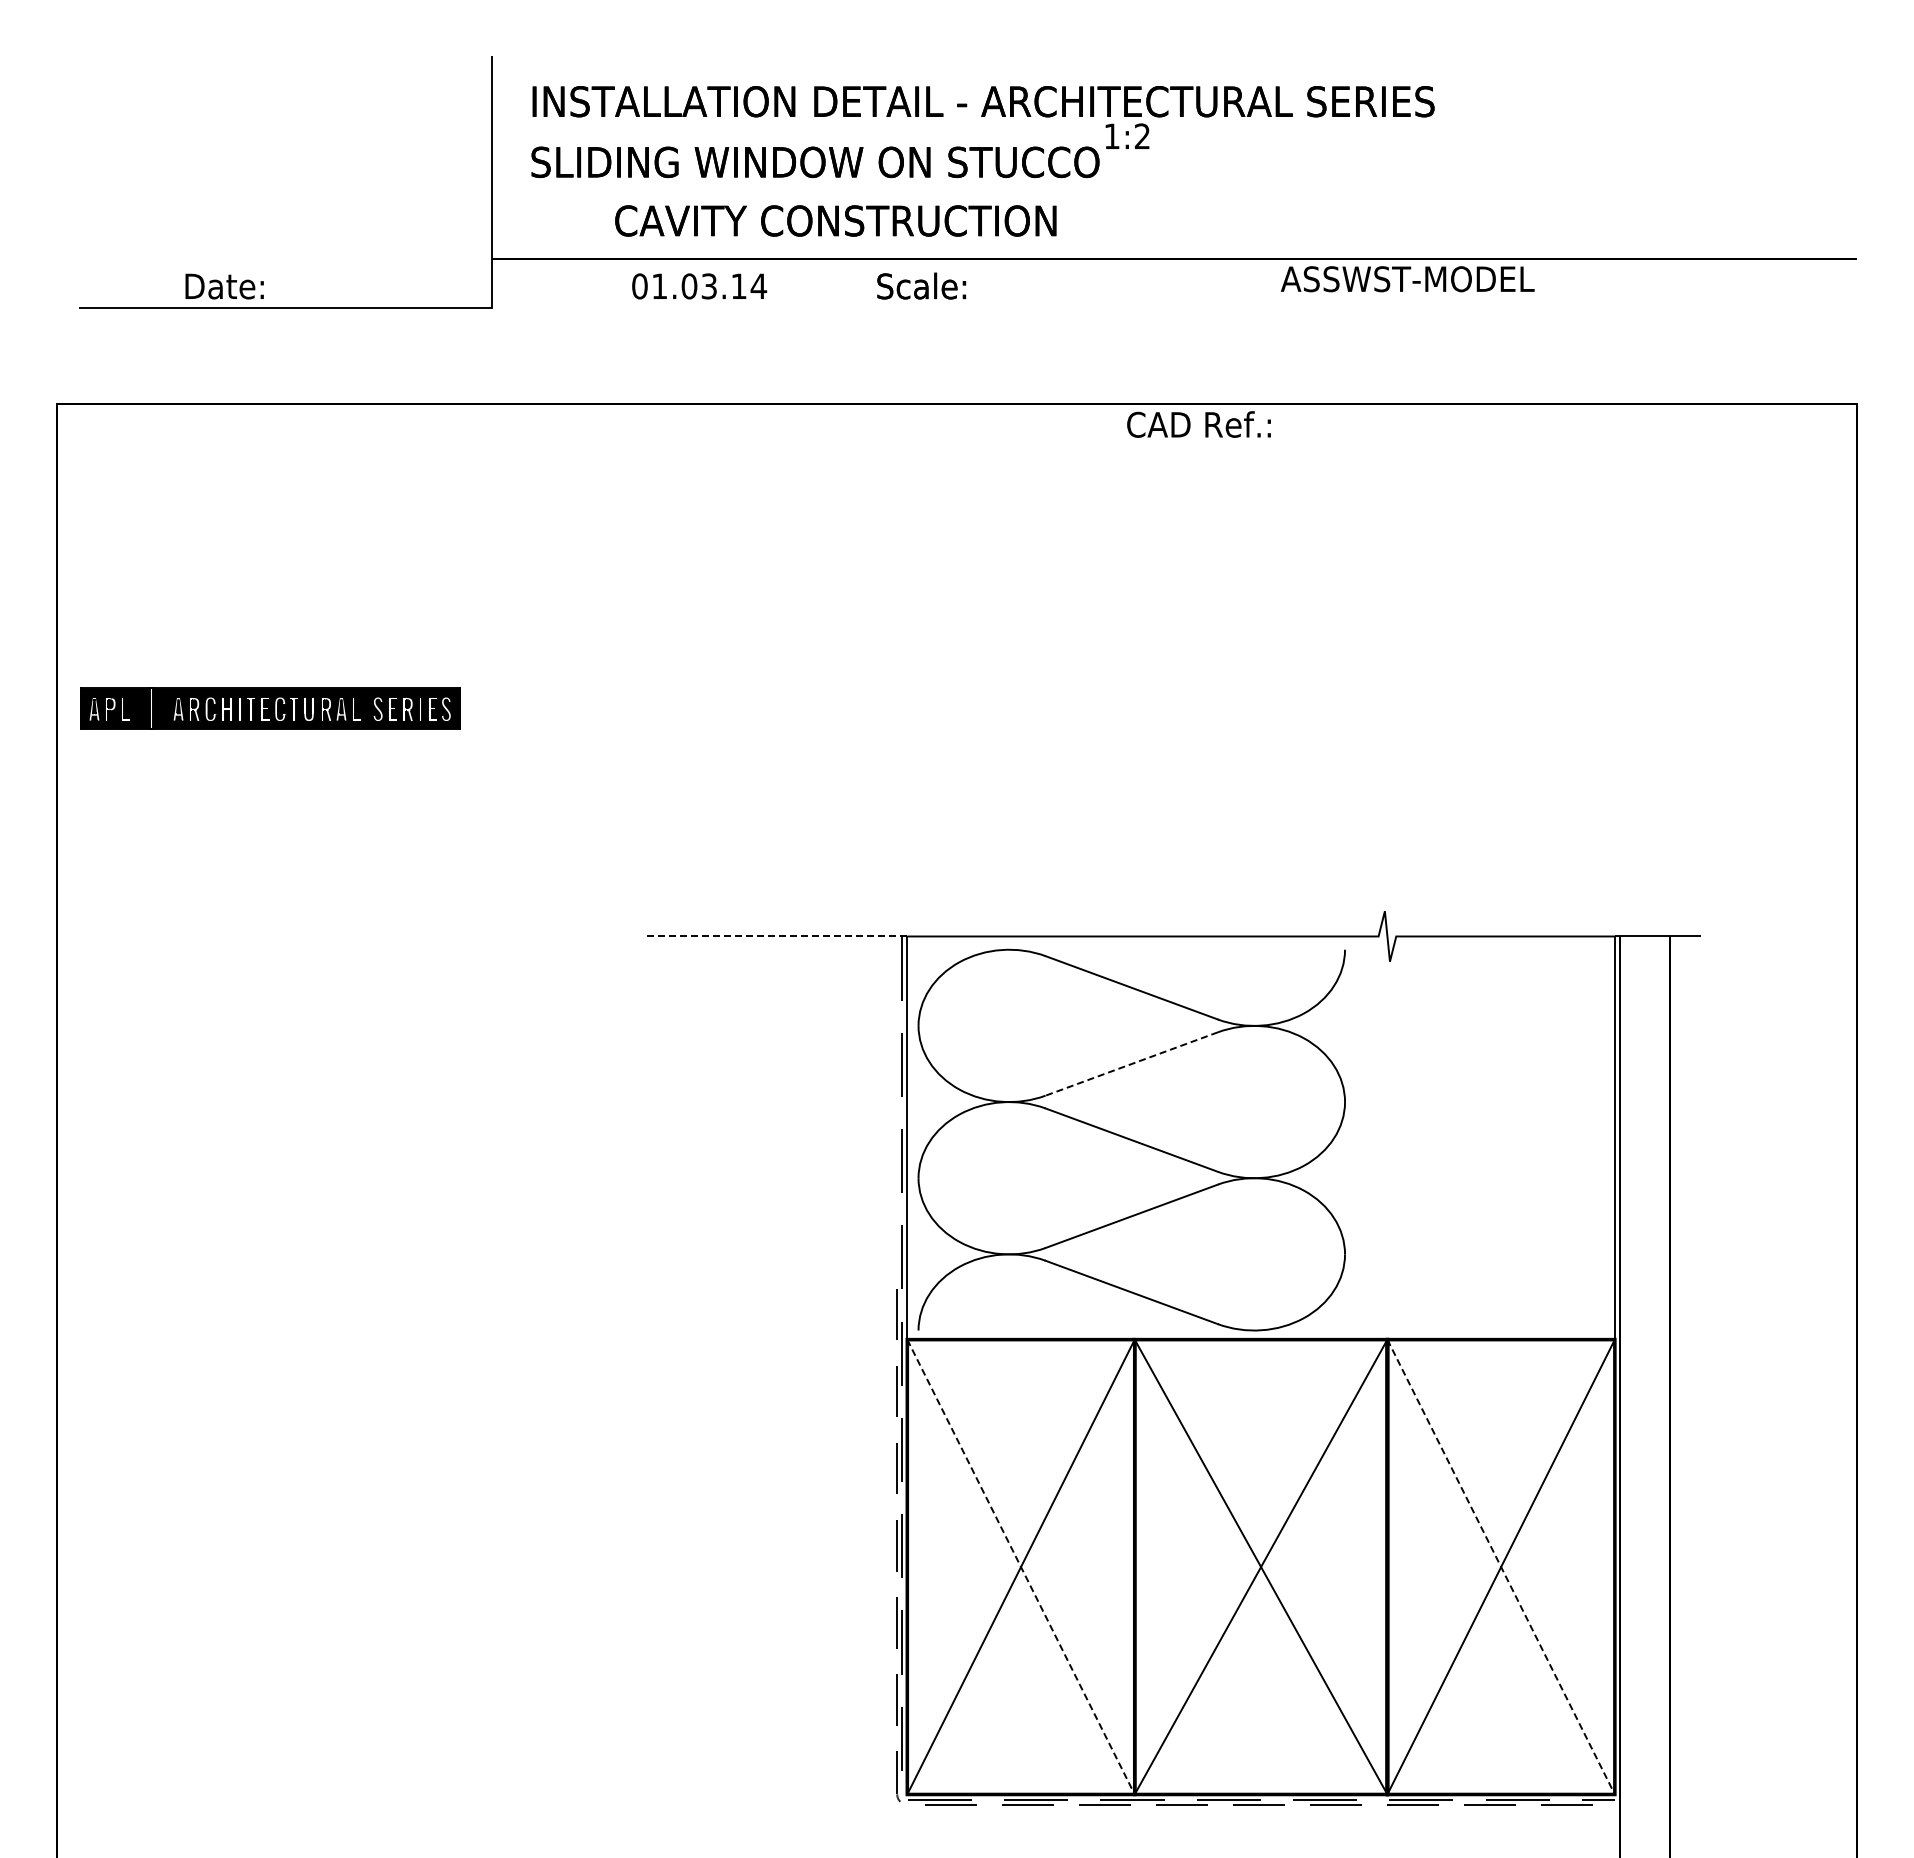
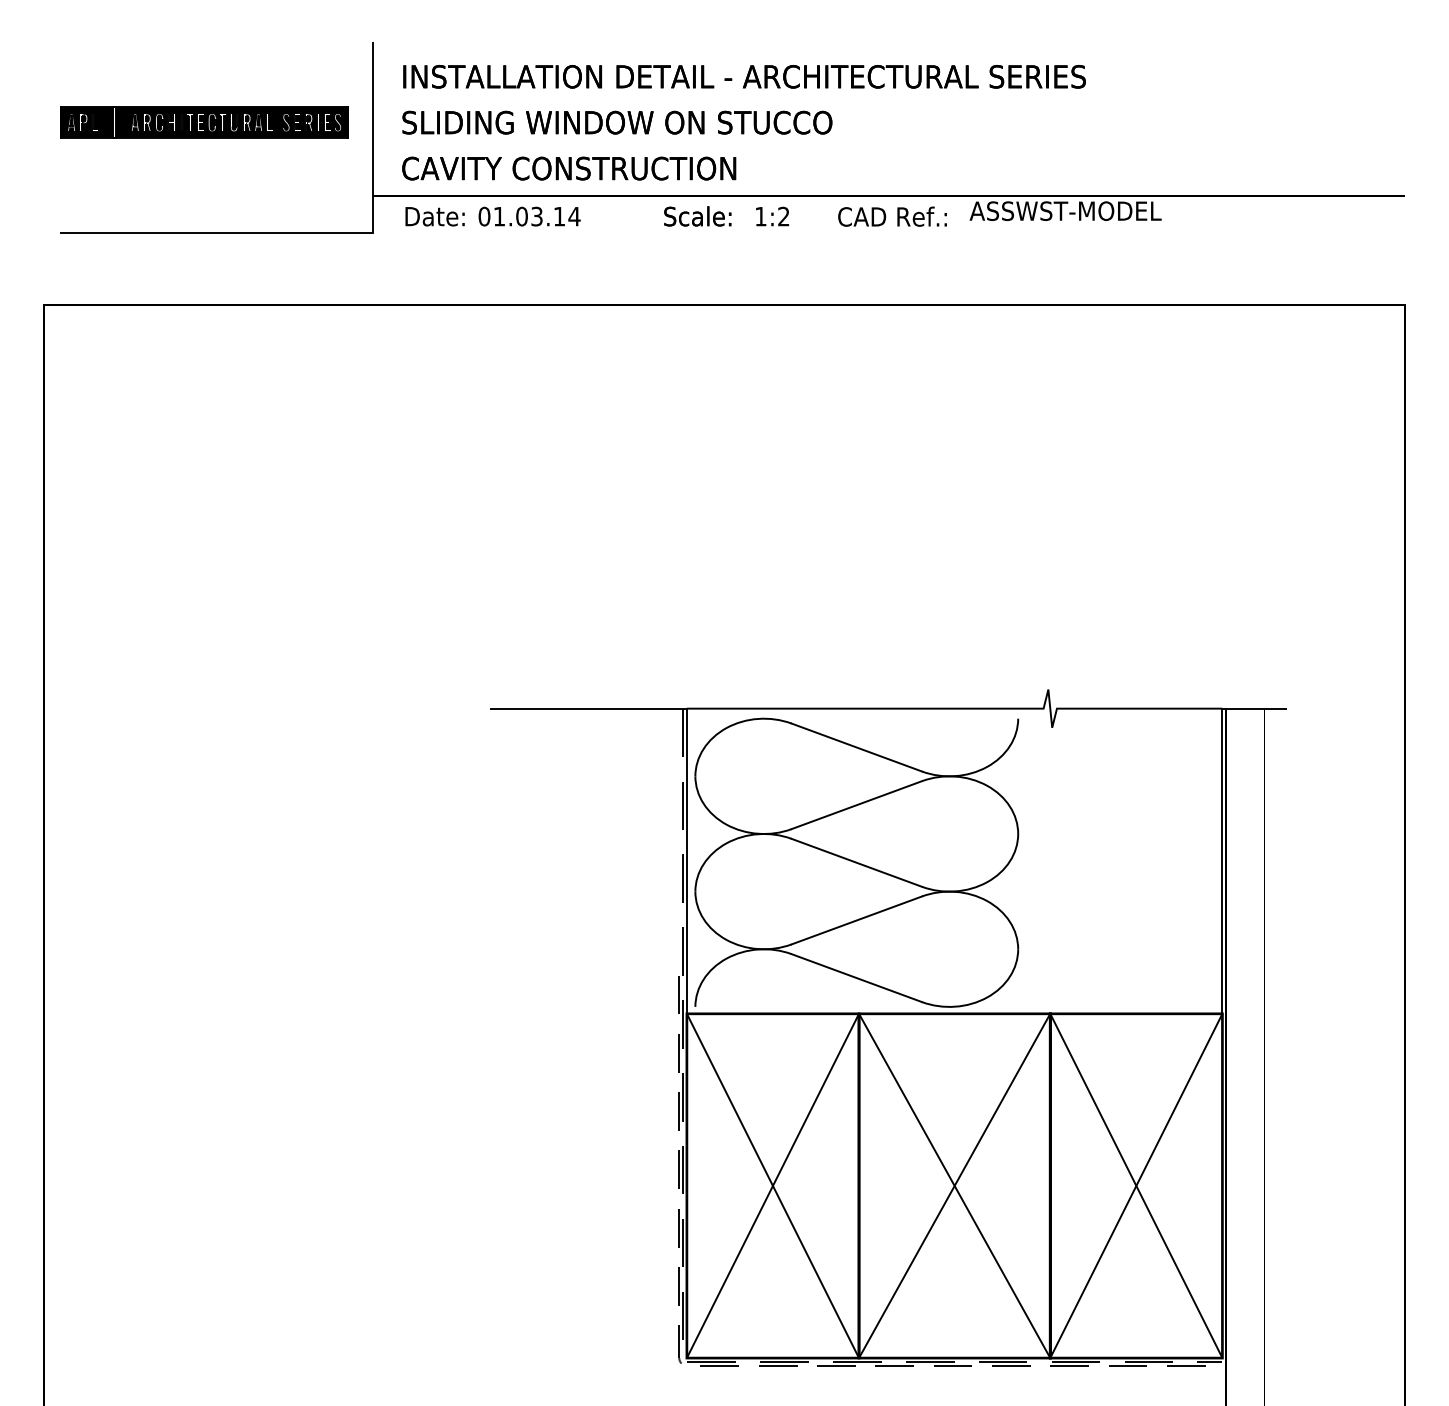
text: (1127, 135) -> (772, 215), moved
text: (835, 220) -> (568, 168), moved
text: (224, 286) -> (434, 216), moved
text: (1198, 424) -> (892, 216), moved
part: (270, 708) -> (204, 122), moved
line: (777, 936) -> (588, 708), dashed -> solid
line: (1131, 1063) -> (856, 804), dashed -> solid
line: (1021, 1567) -> (773, 1186), dashed -> solid
line: (1501, 1567) -> (1136, 1186), dashed -> solid

